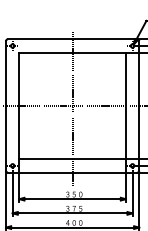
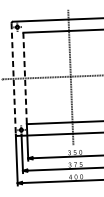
line: (6, 105) -> (14, 78), solid -> dashed
line: (19, 106) -> (25, 78), solid -> dashed

